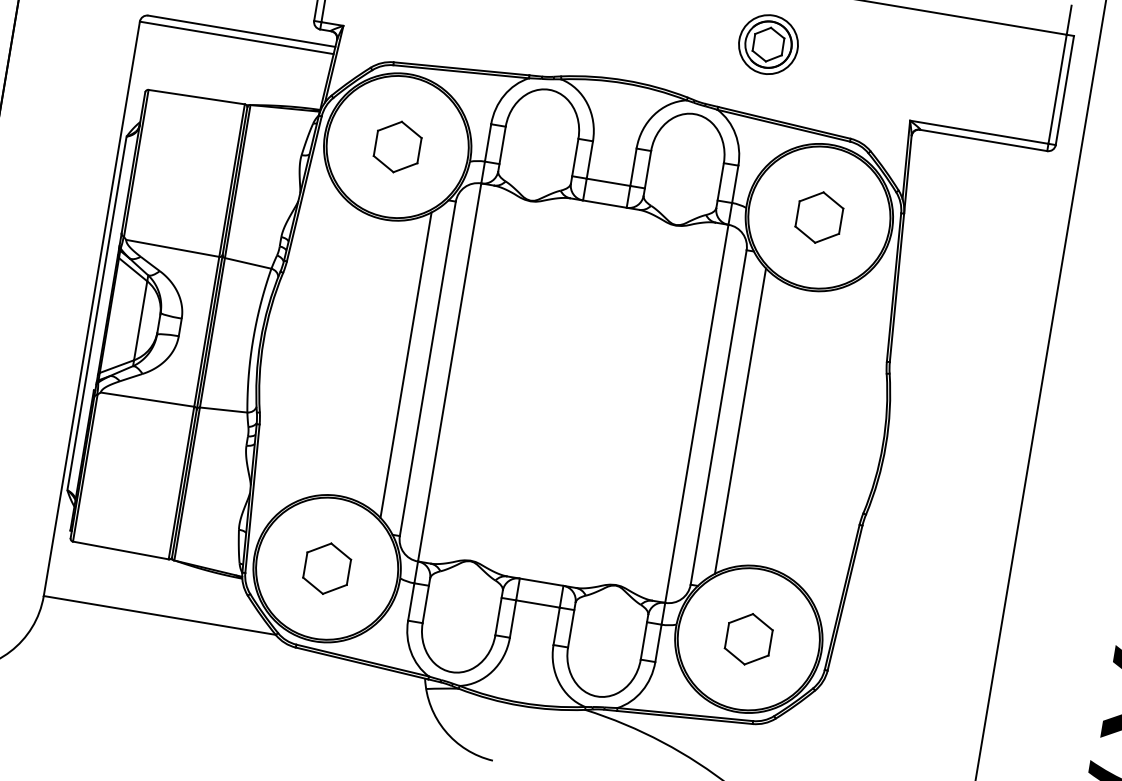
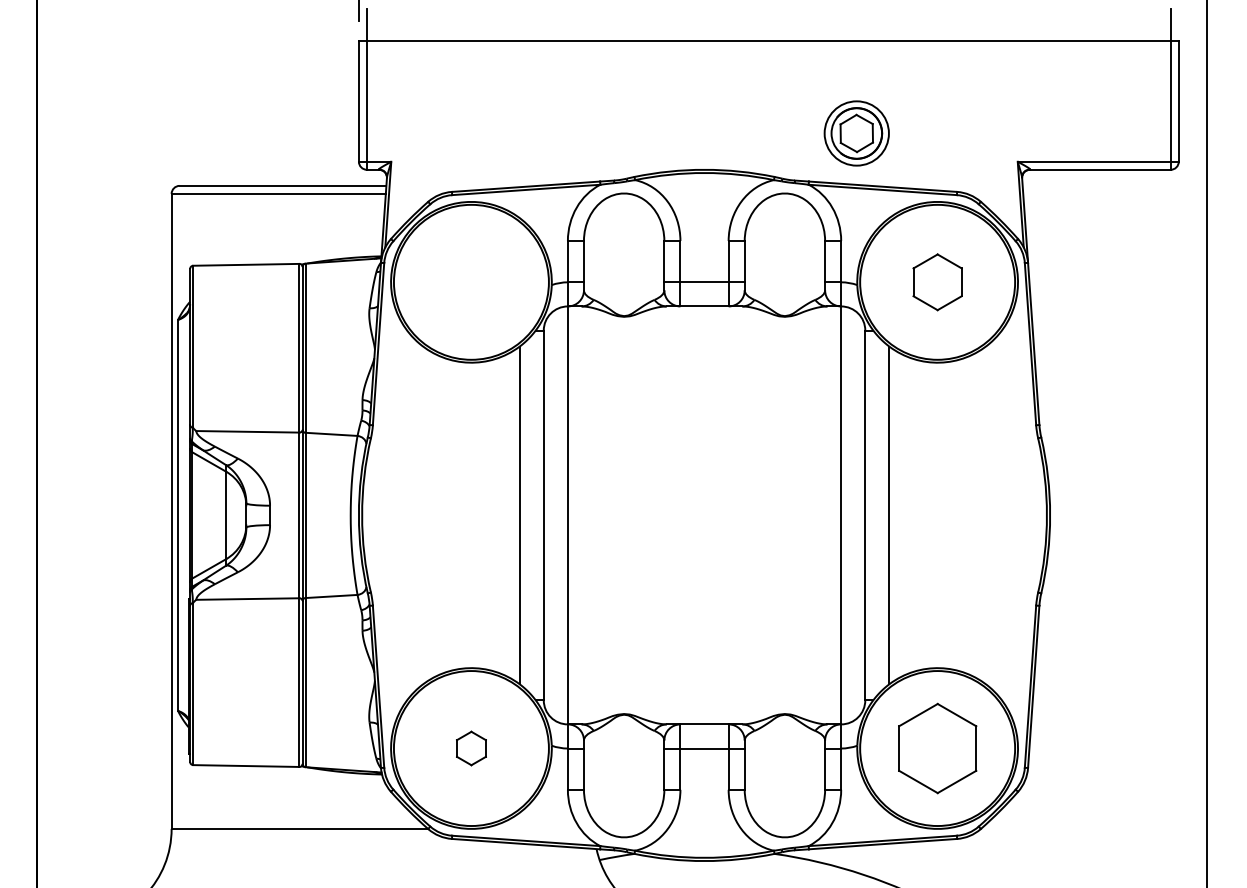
part: (768, 44) -> (856, 133), moved
part: (397, 147) -> (471, 282), removed
part: (327, 568) -> (471, 748), size x0.6
part: (748, 639) -> (937, 748), size x1.6

